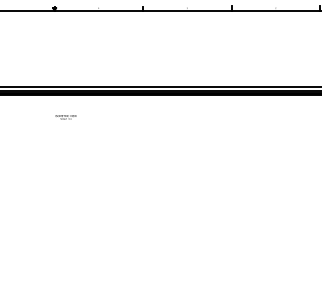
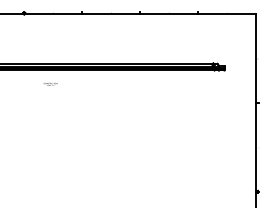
text: (65, 117) -> (50, 84), moved

